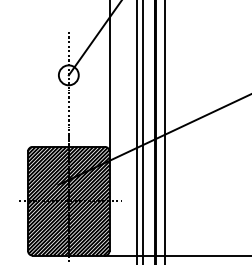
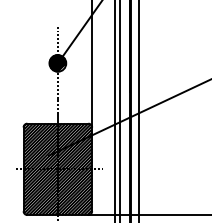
hatch: (68, 75) -> (57, 63), added

